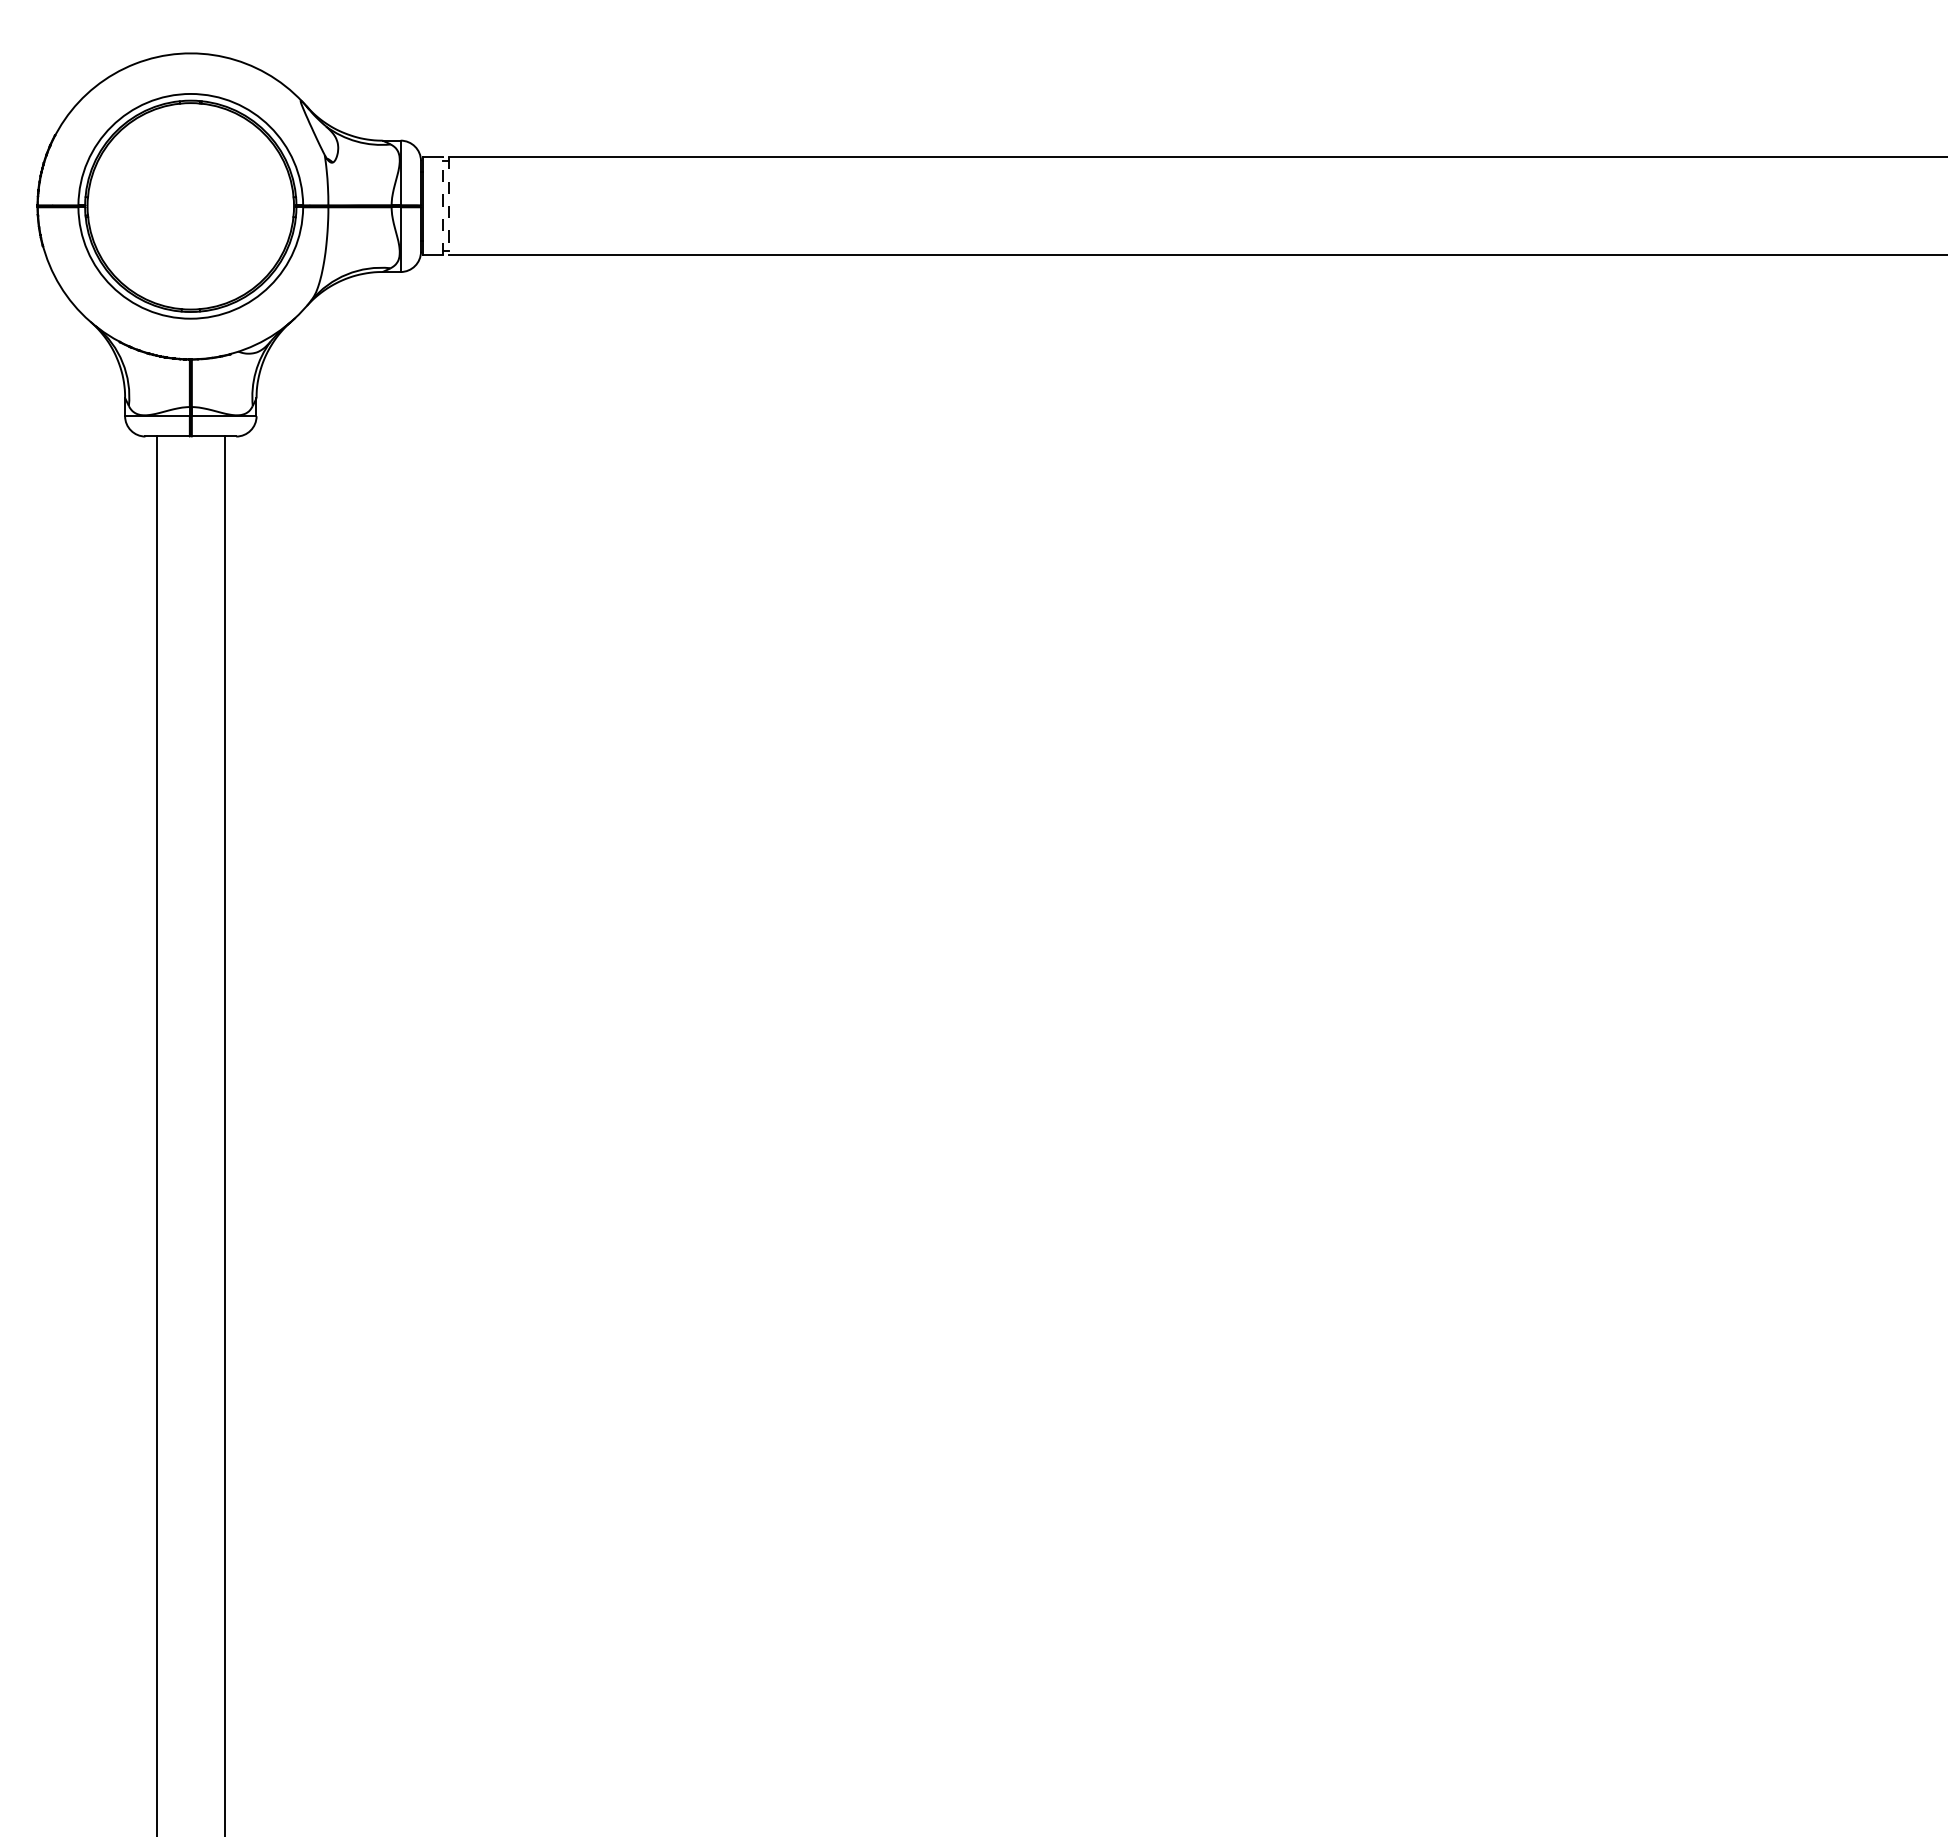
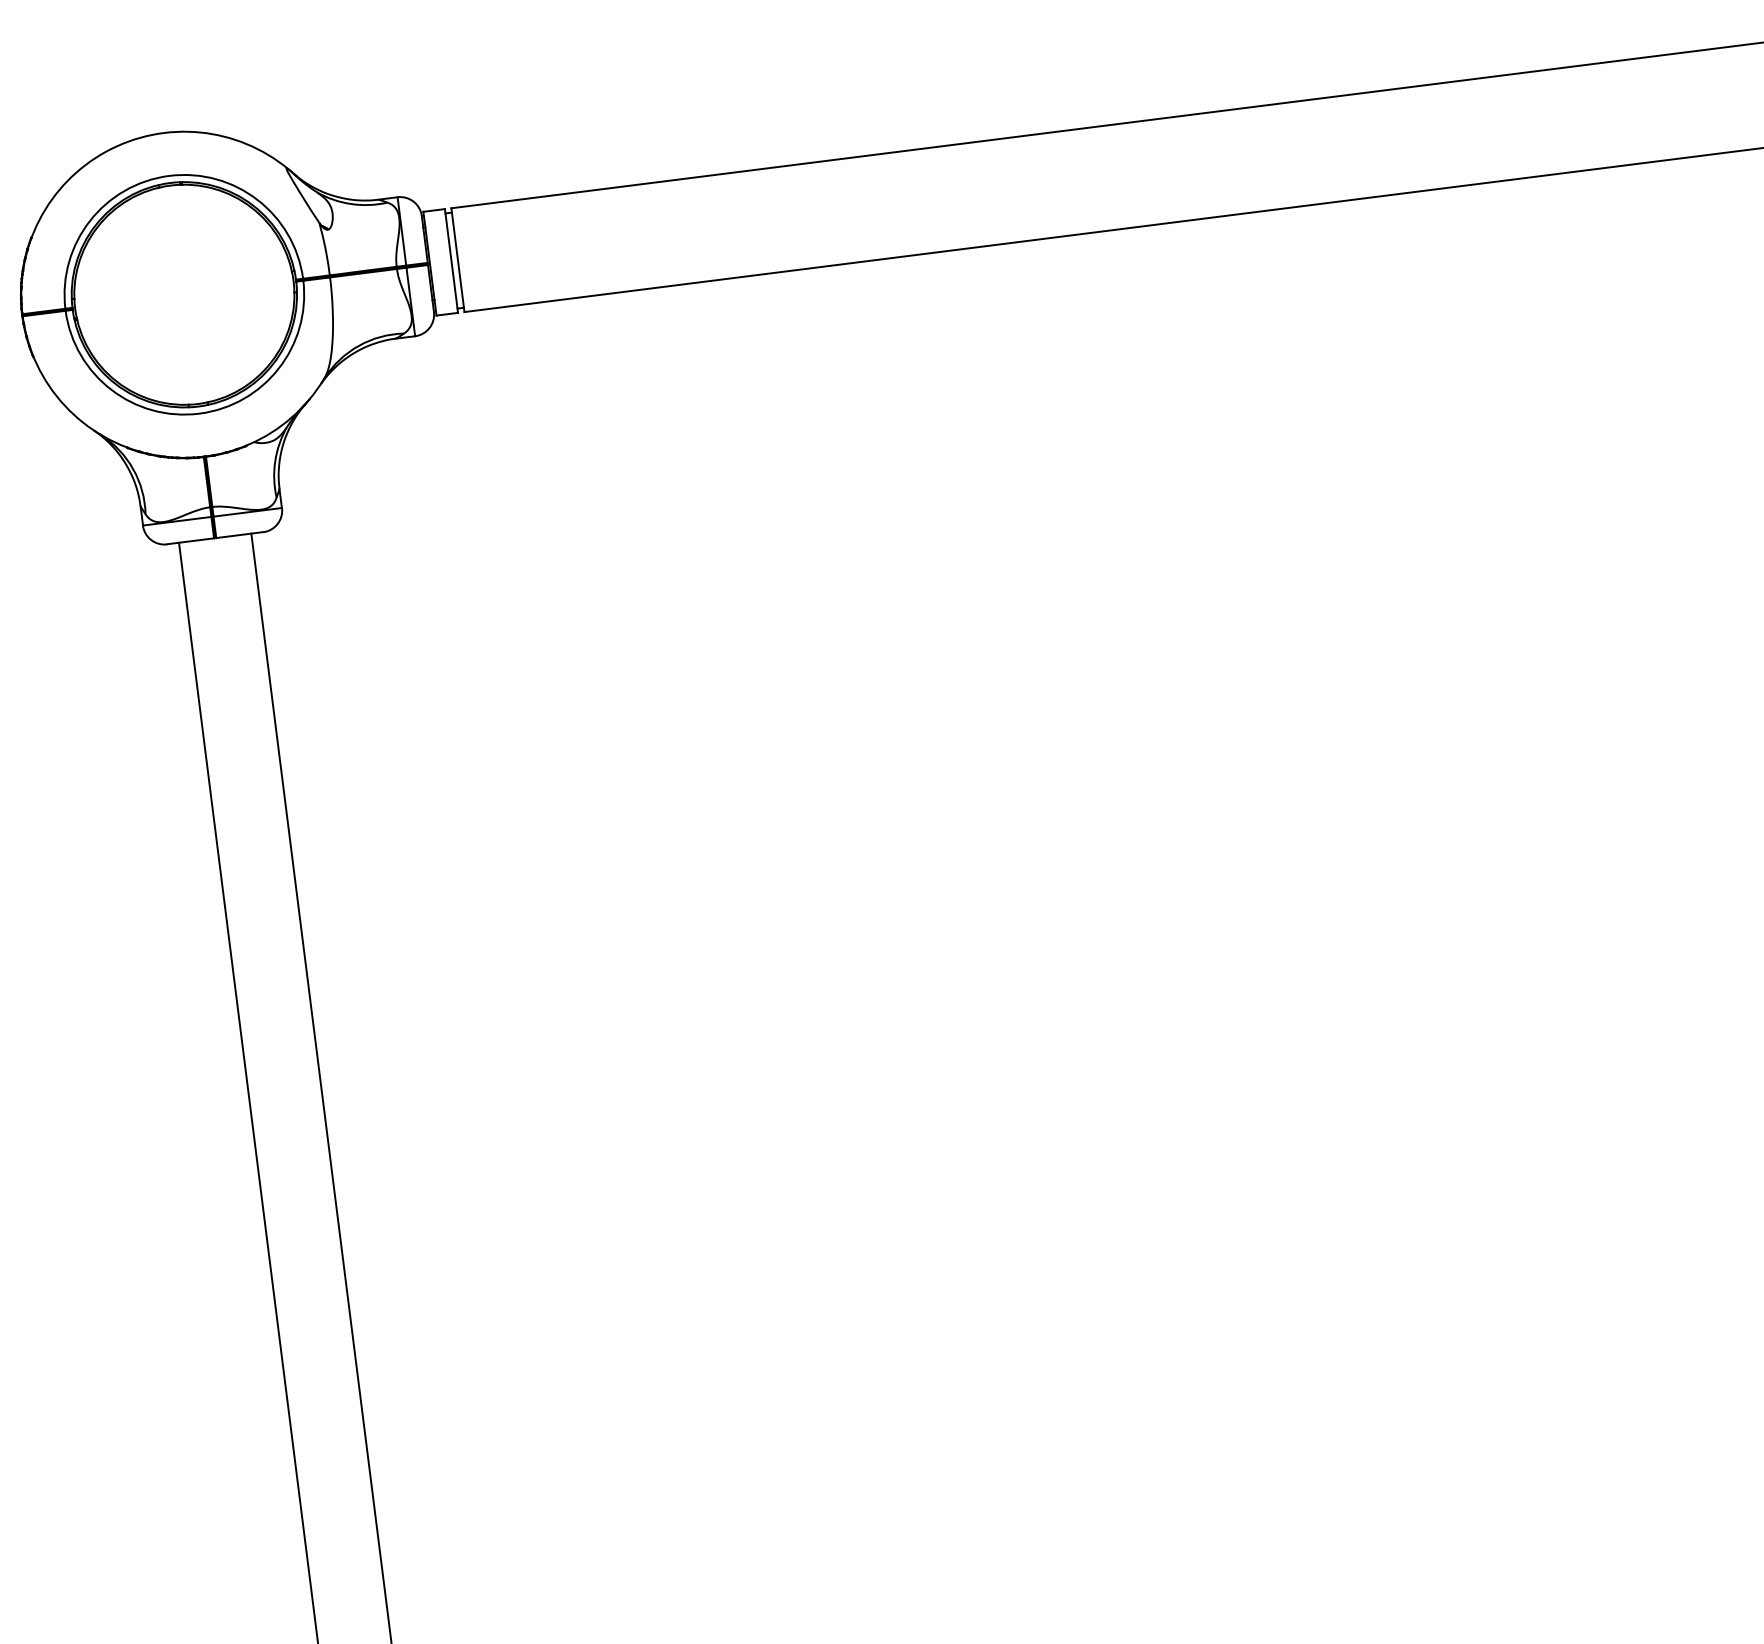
line: (443, 205) -> (451, 260), dashed -> solid
line: (449, 206) -> (458, 260), dashed -> solid

